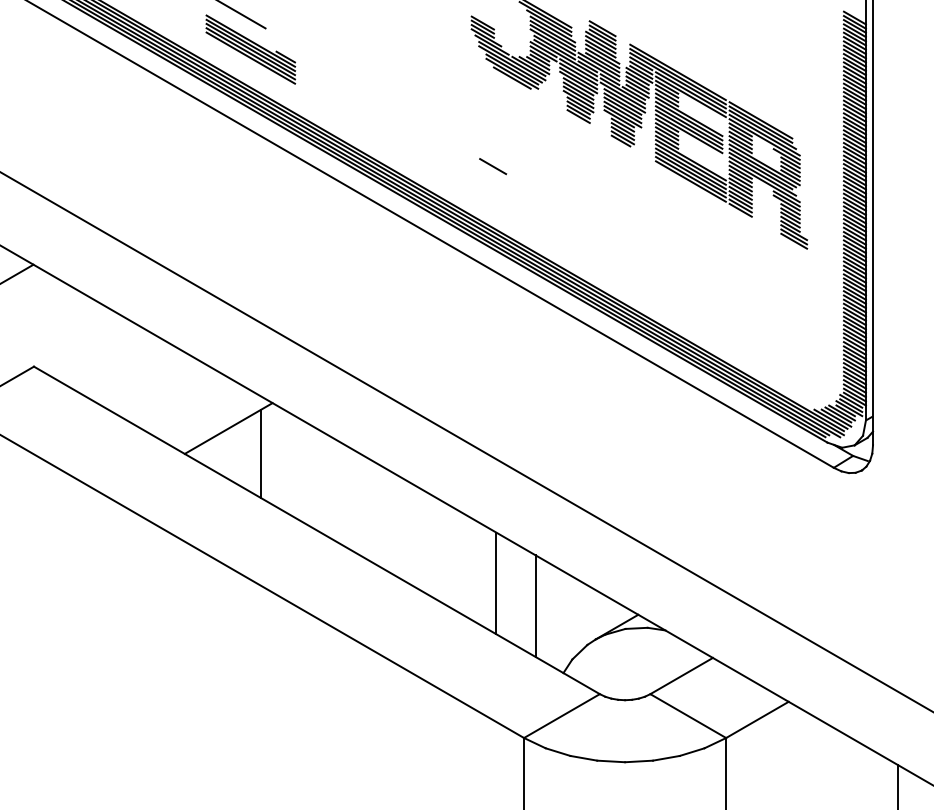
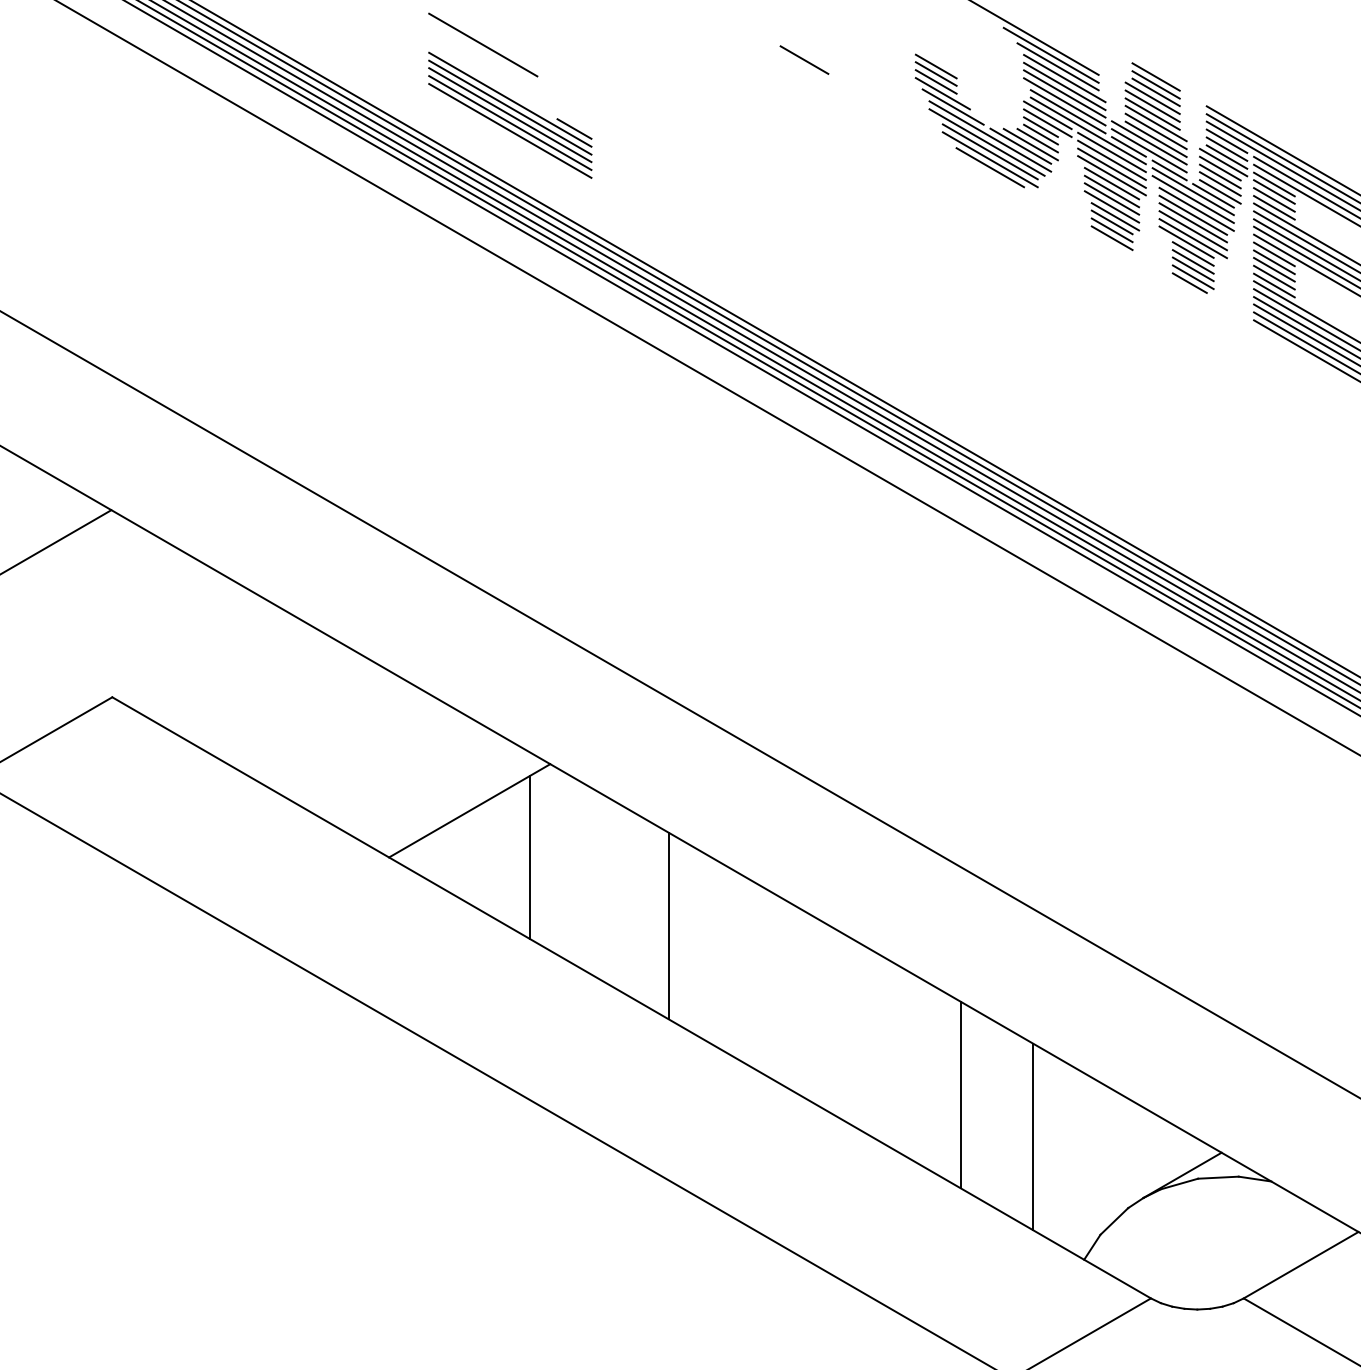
line: (493, 166) -> (805, 60), moved
line: (337, 491) -> (669, 926), added

